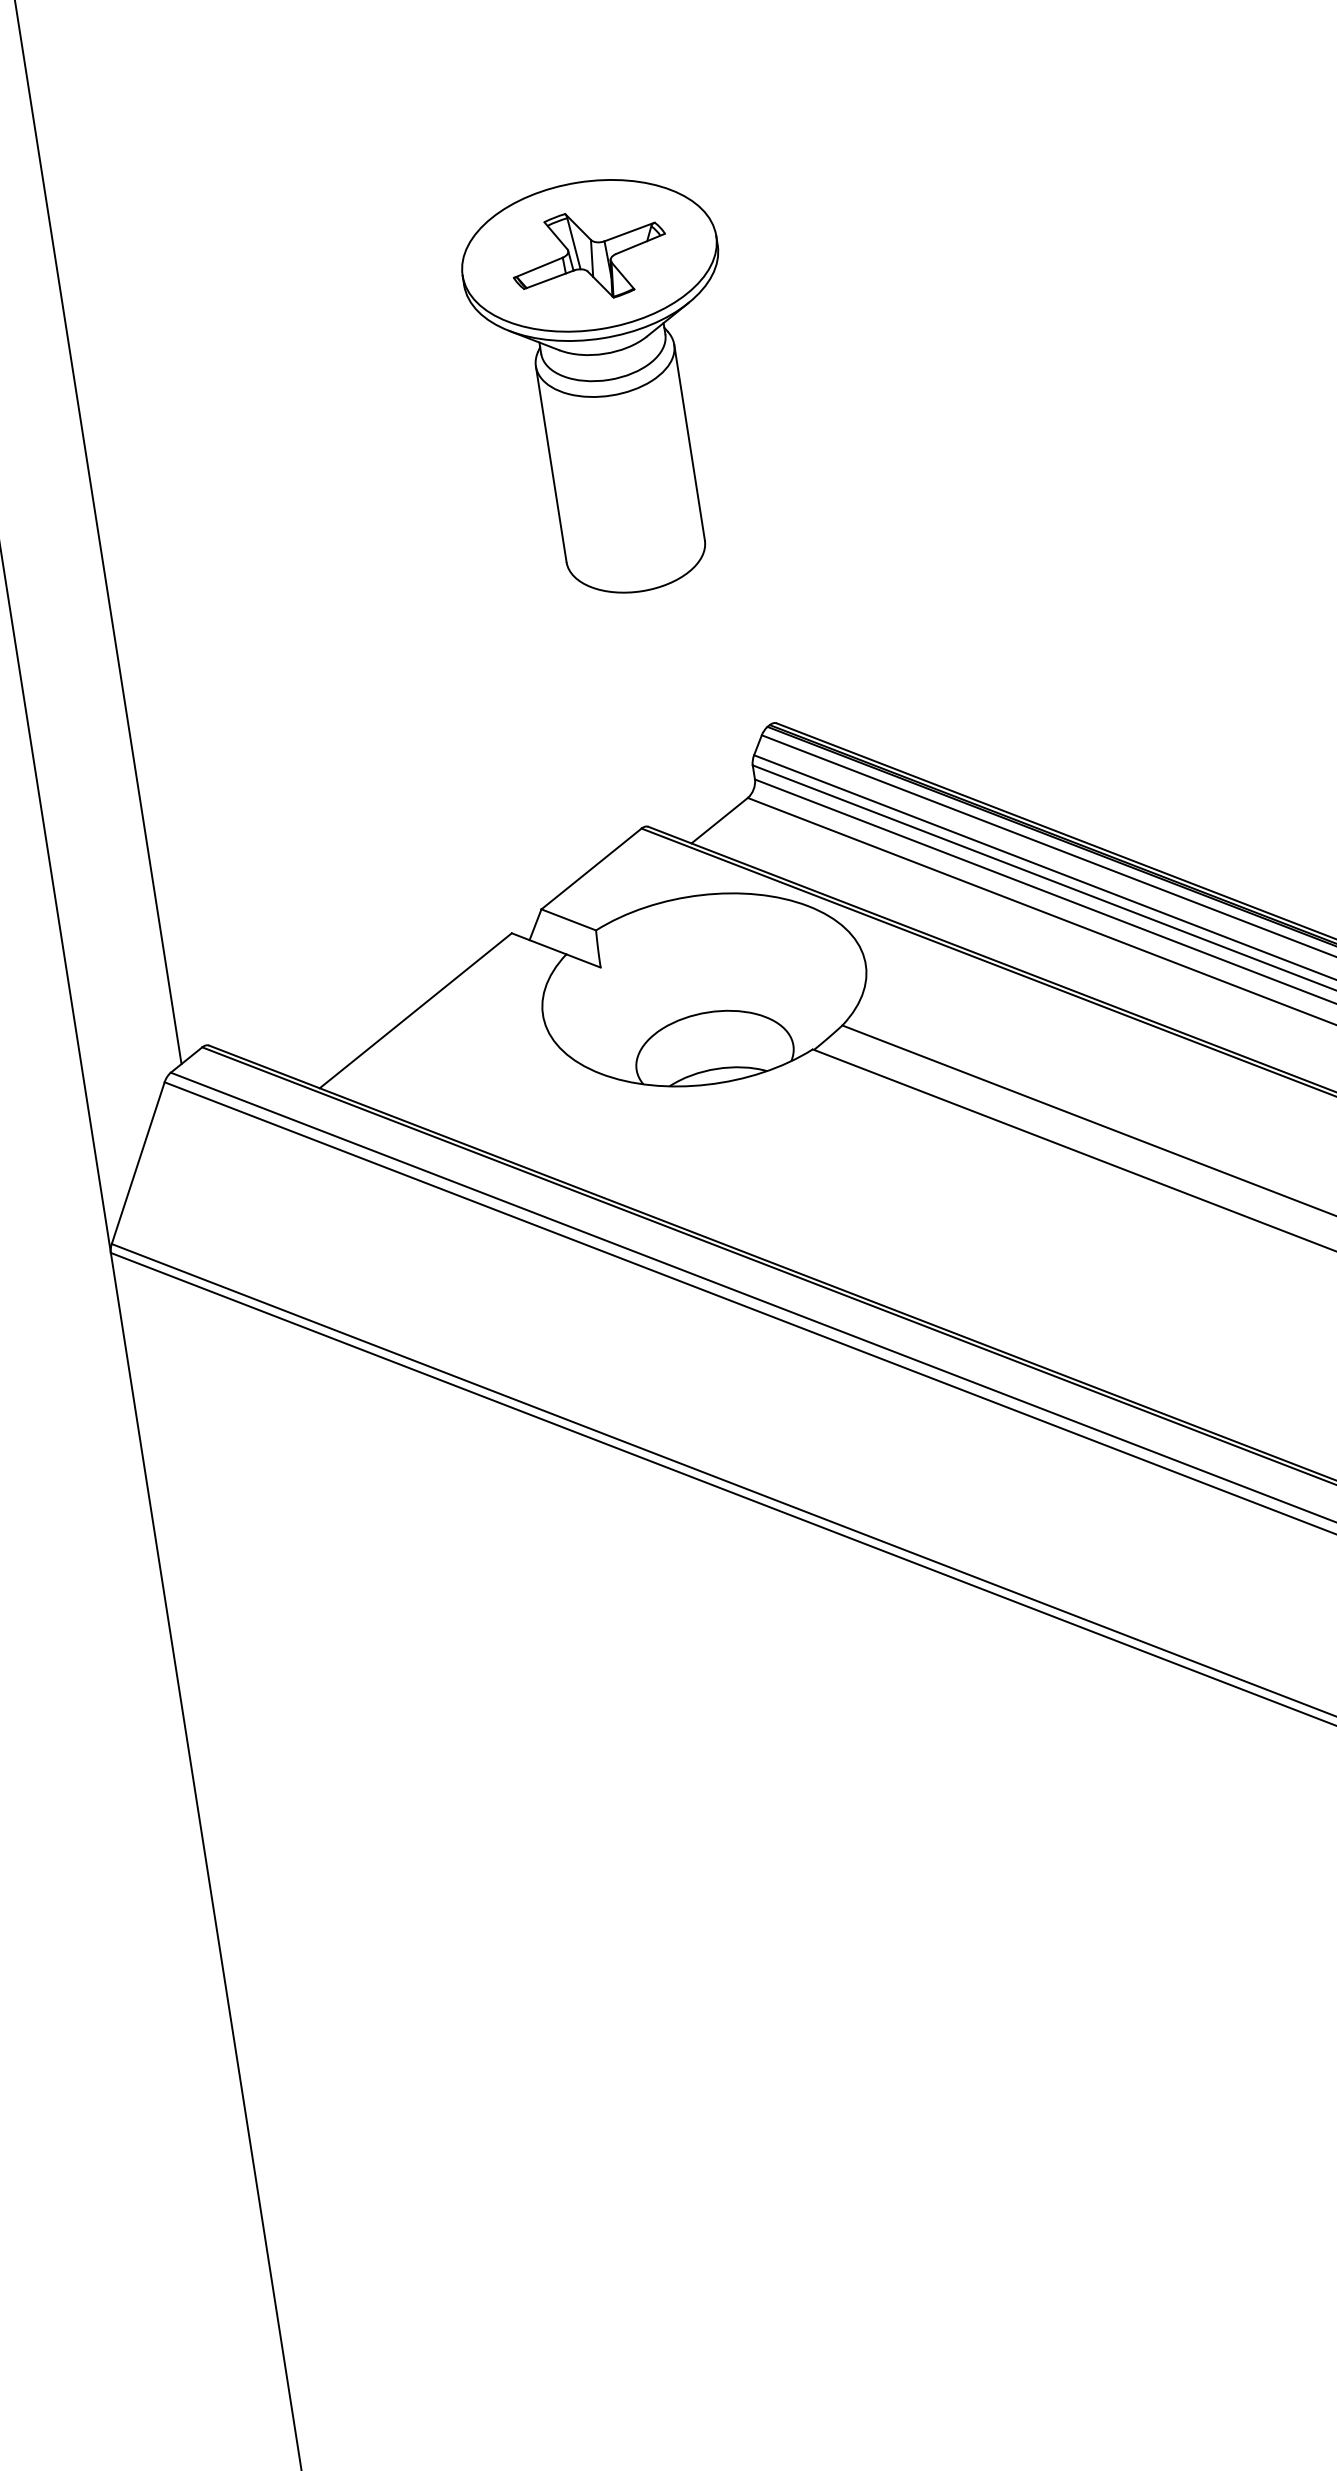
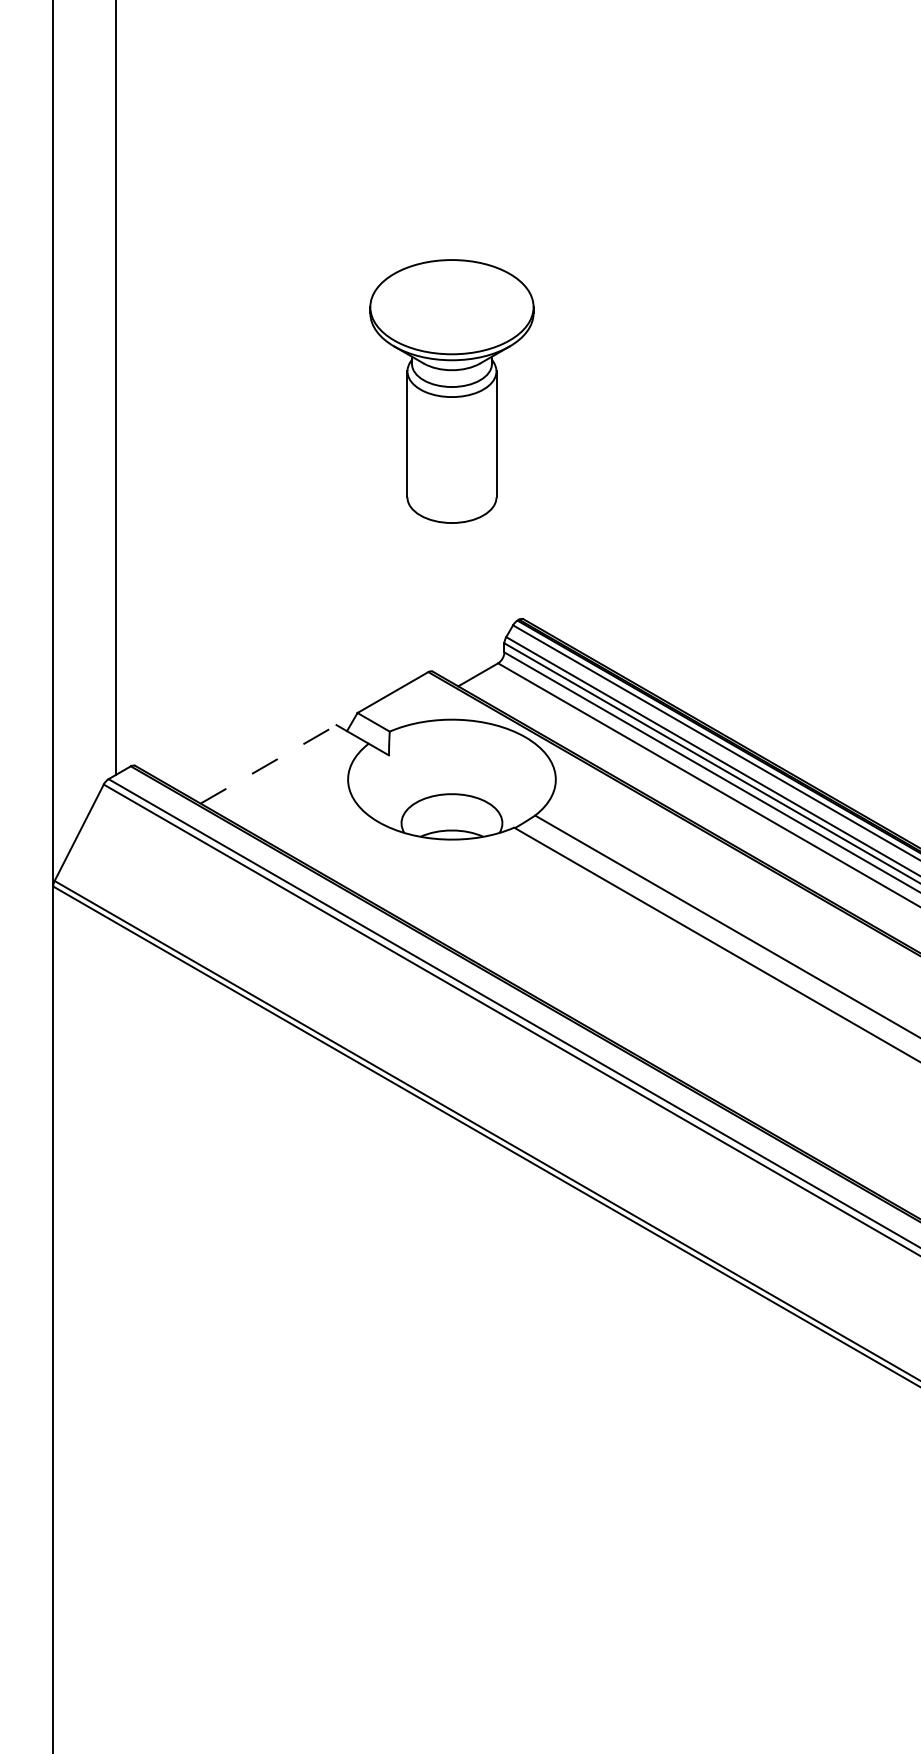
part: (588, 254) -> (451, 306), removed
line: (417, 1010) -> (269, 764), solid -> dashed

